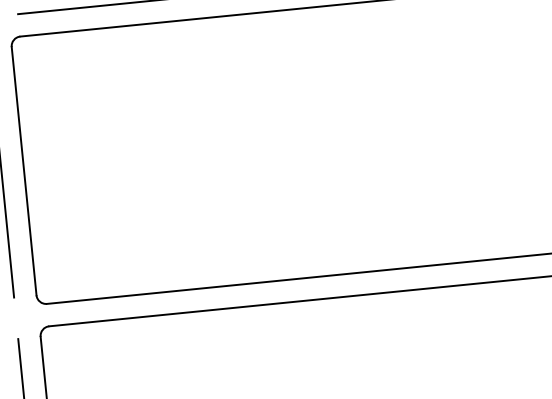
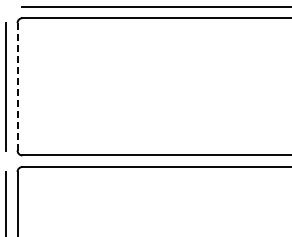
line: (23, 170) -> (17, 86), solid -> dashed

